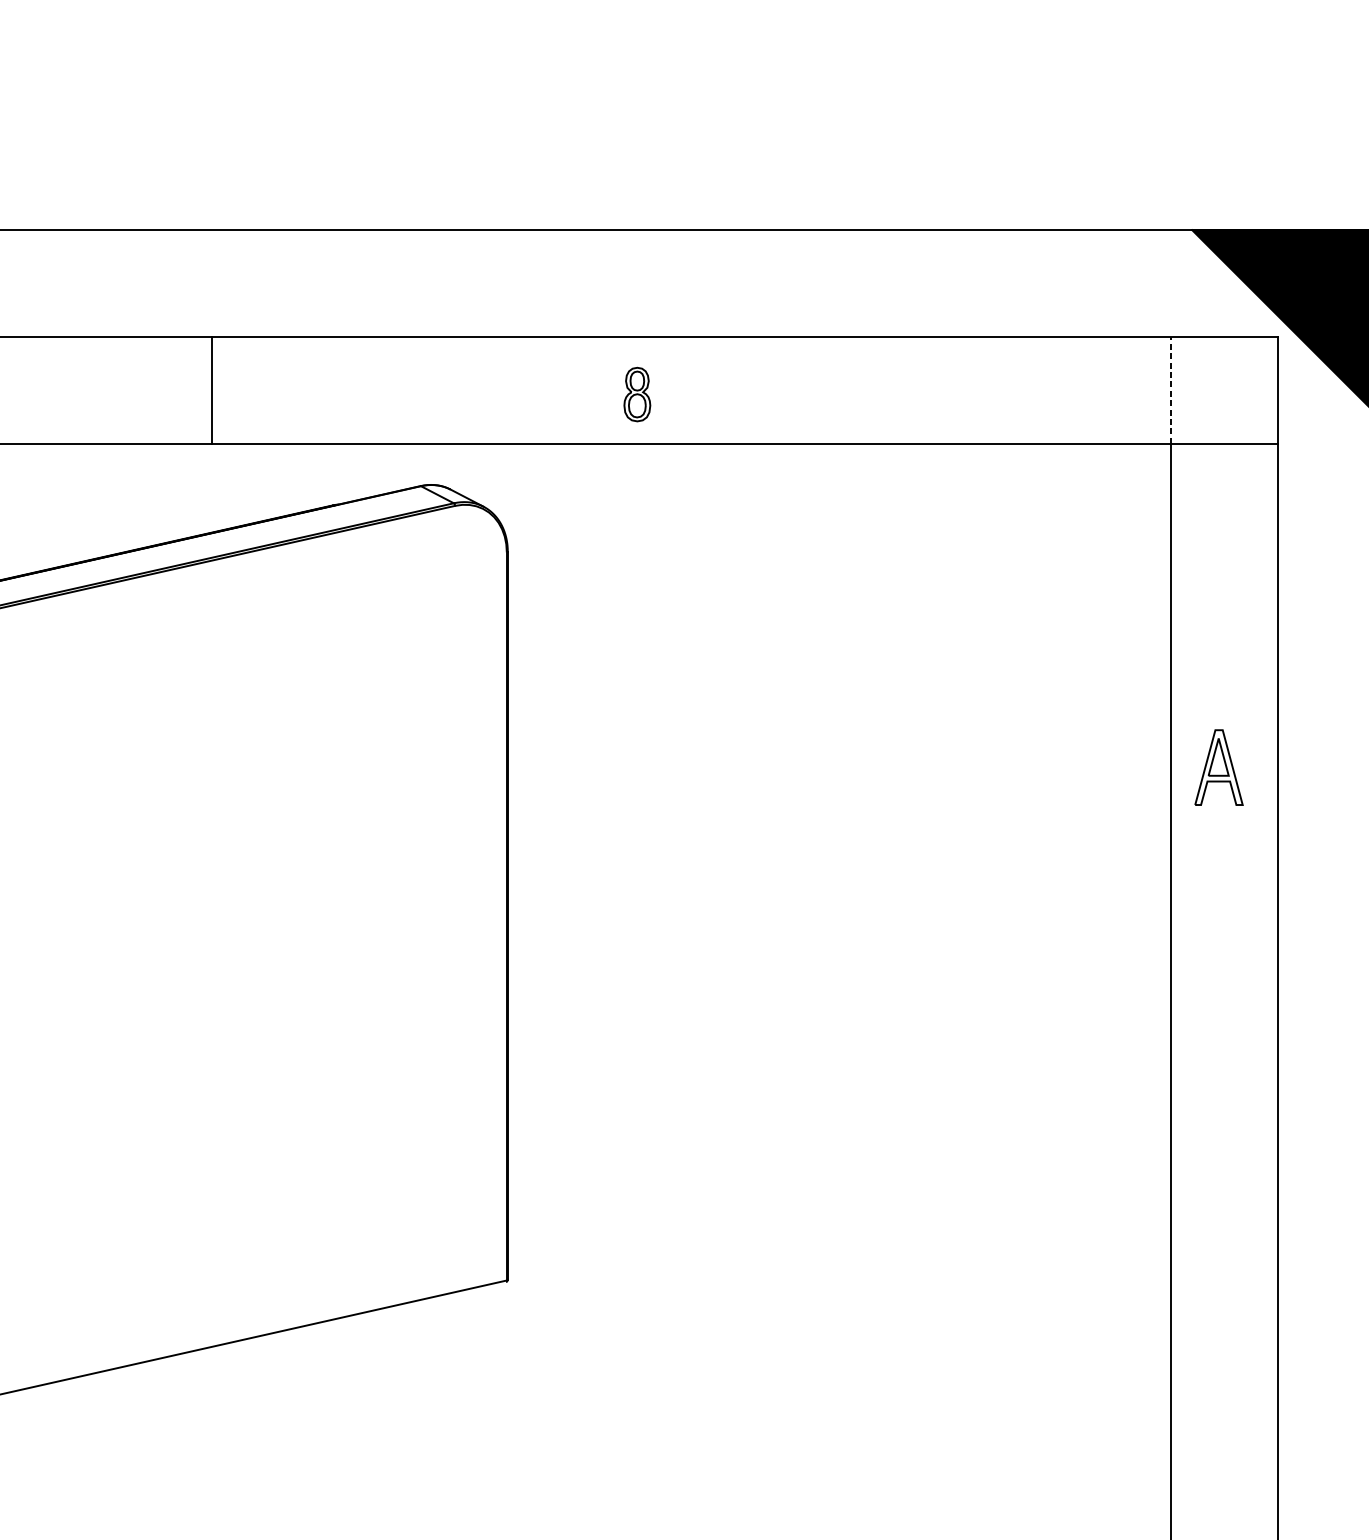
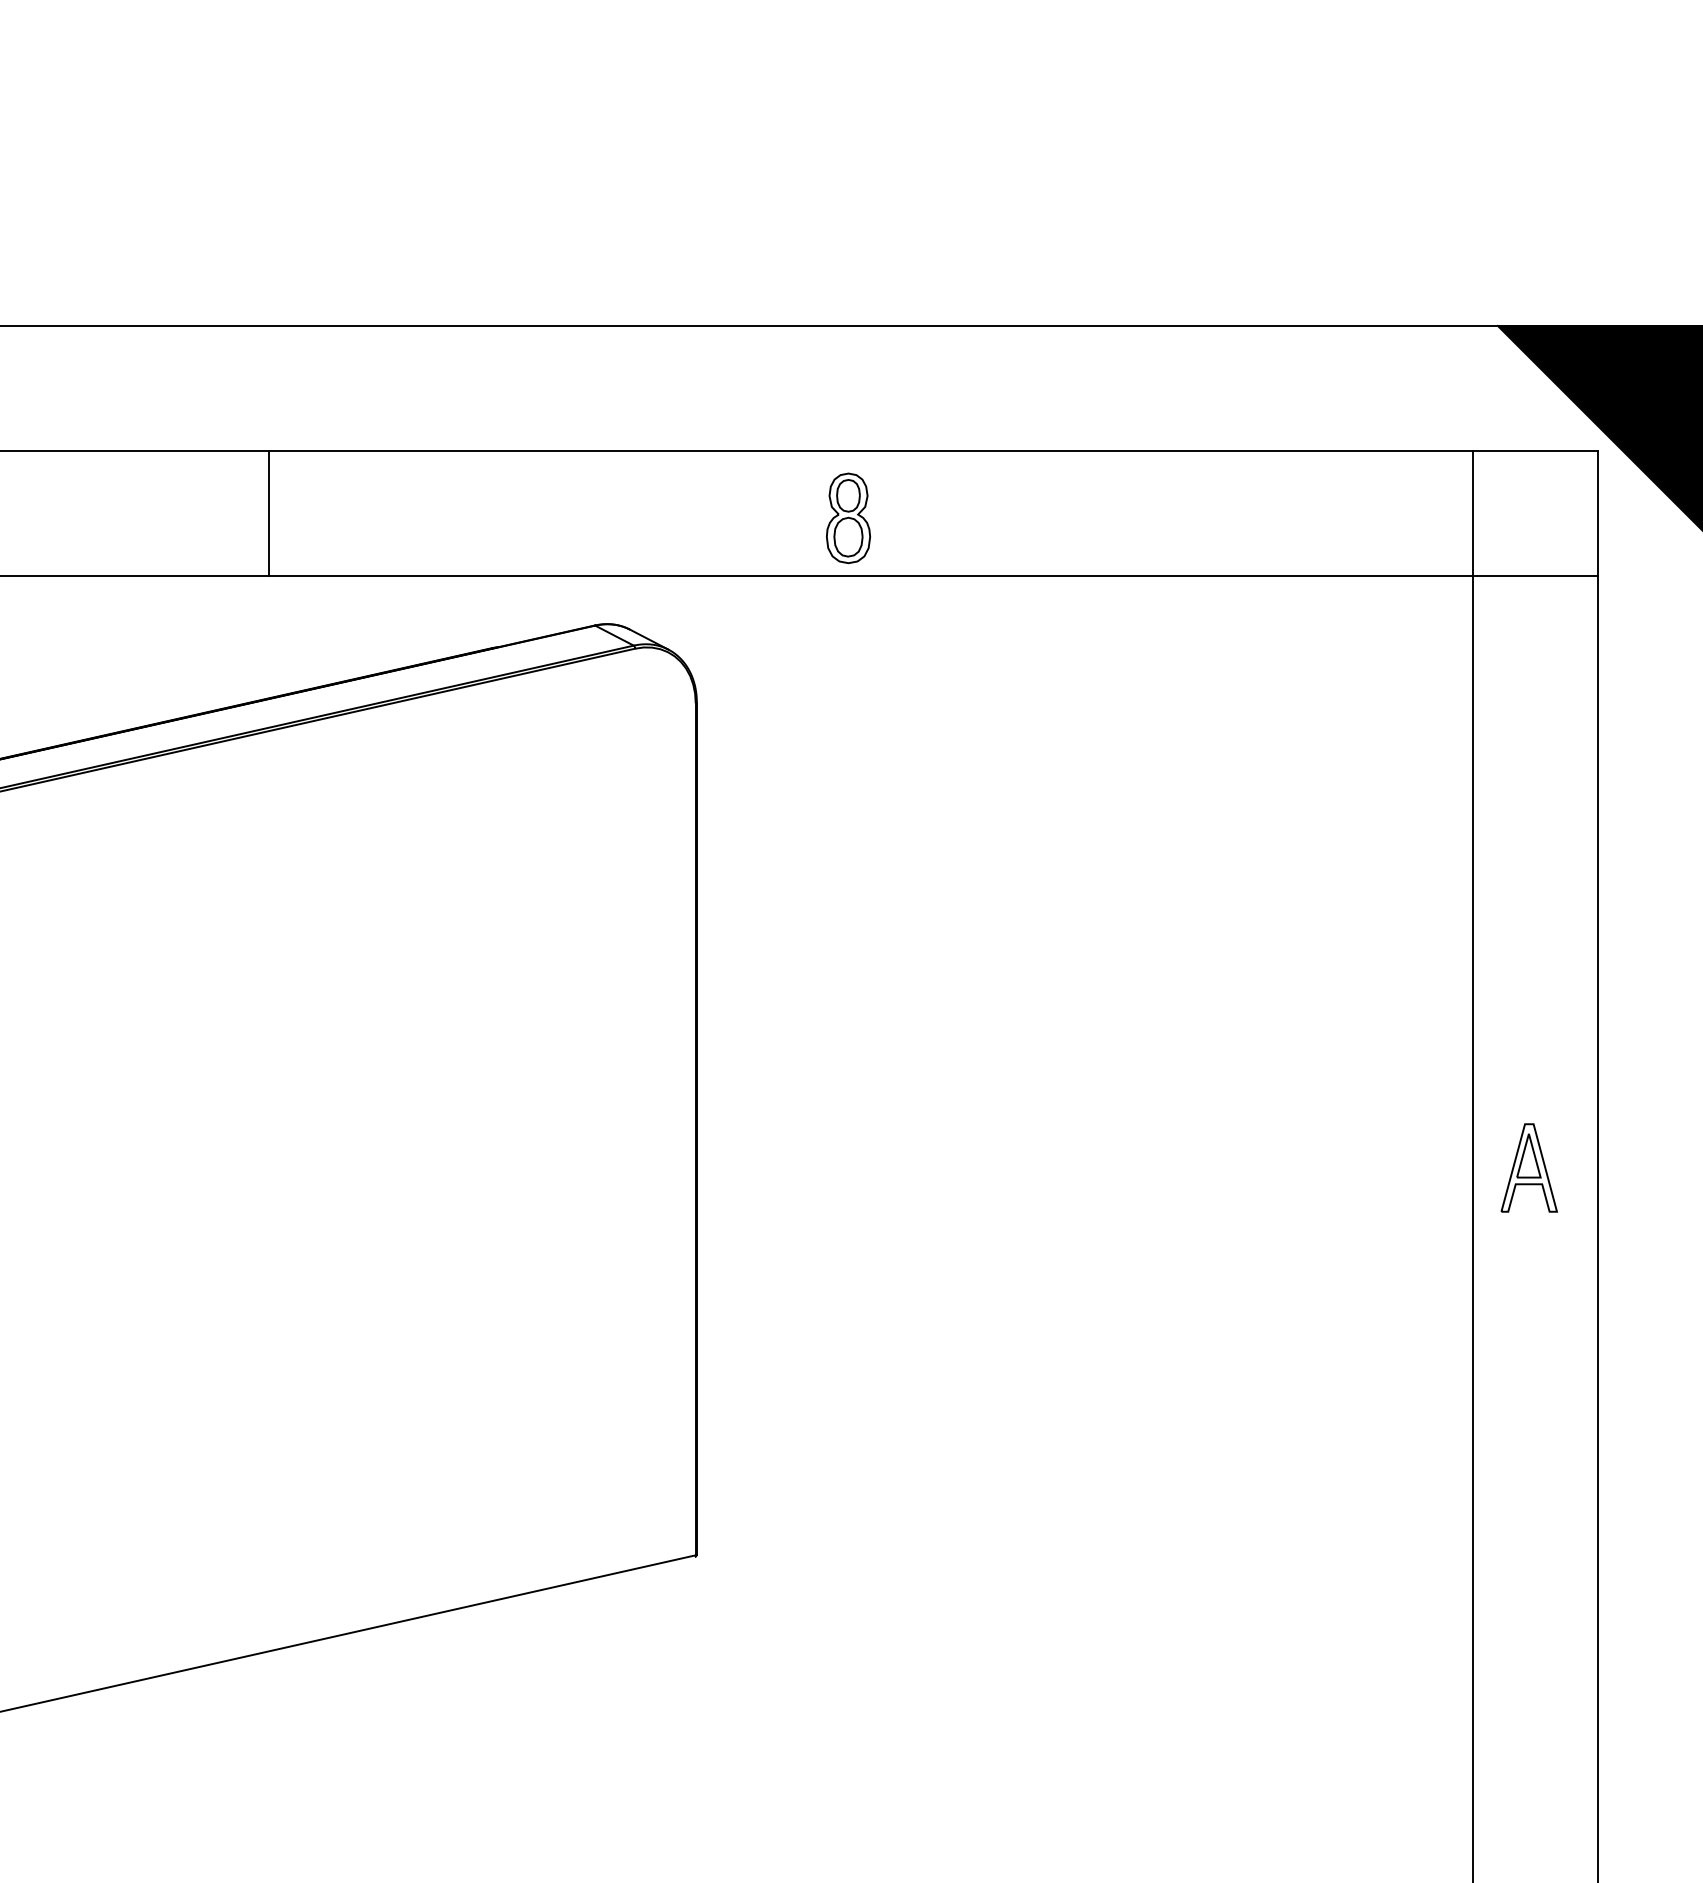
line: (212, 390) -> (269, 513), moved
line: (1170, 390) -> (1472, 513), dashed -> solid
part: (637, 394) -> (848, 518), size x1.43
part: (1219, 767) -> (1529, 1167), moved

